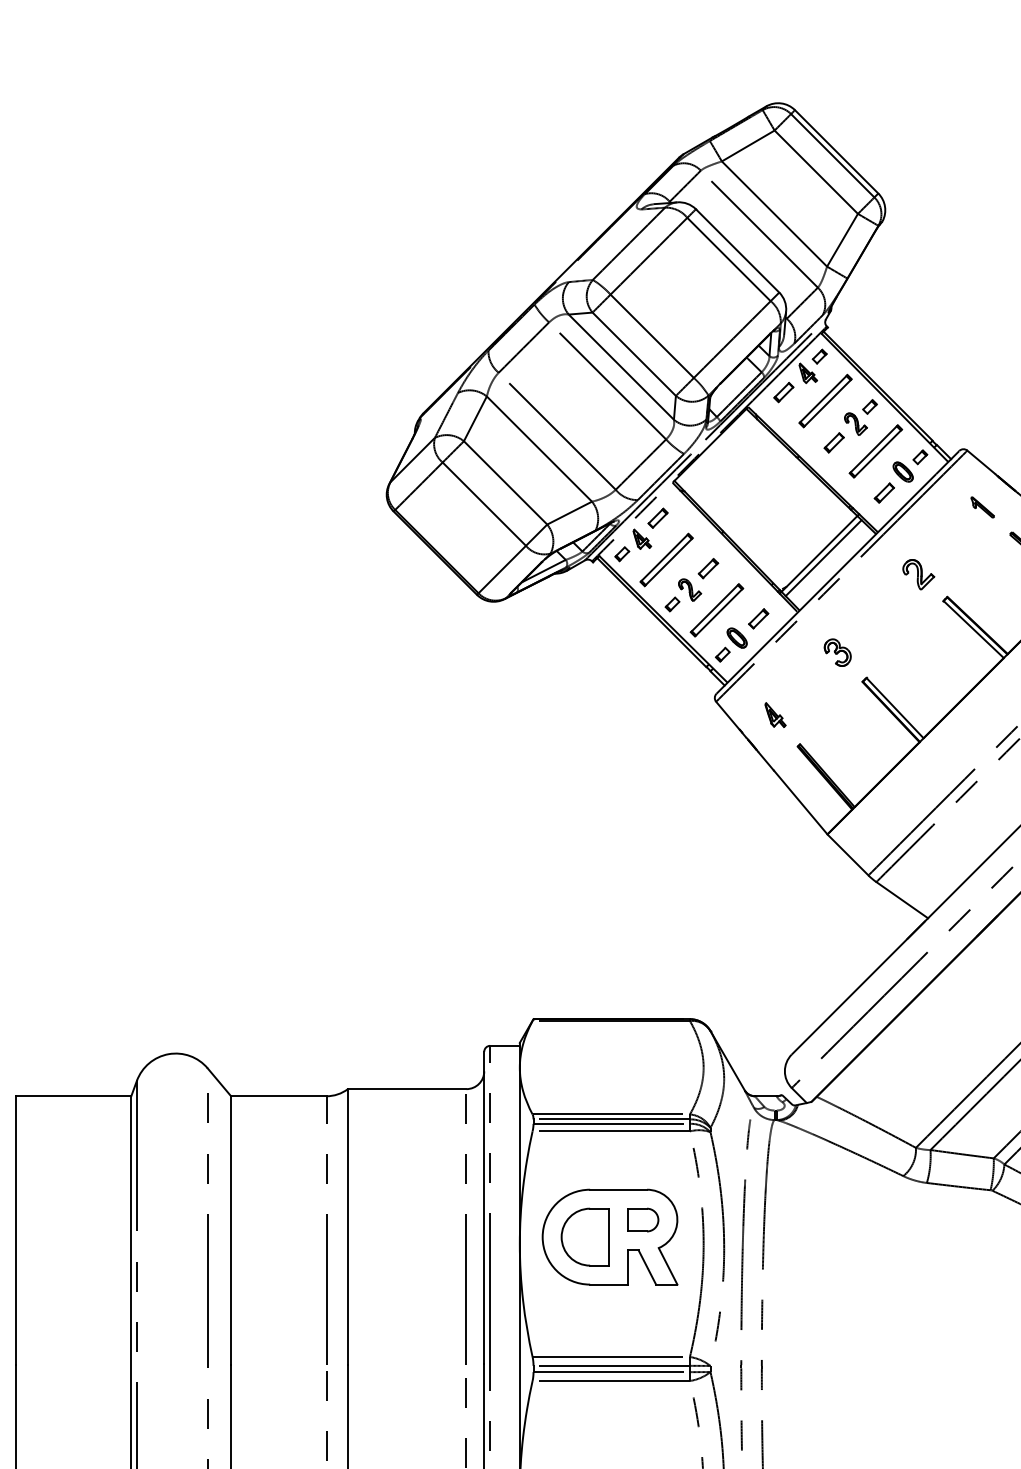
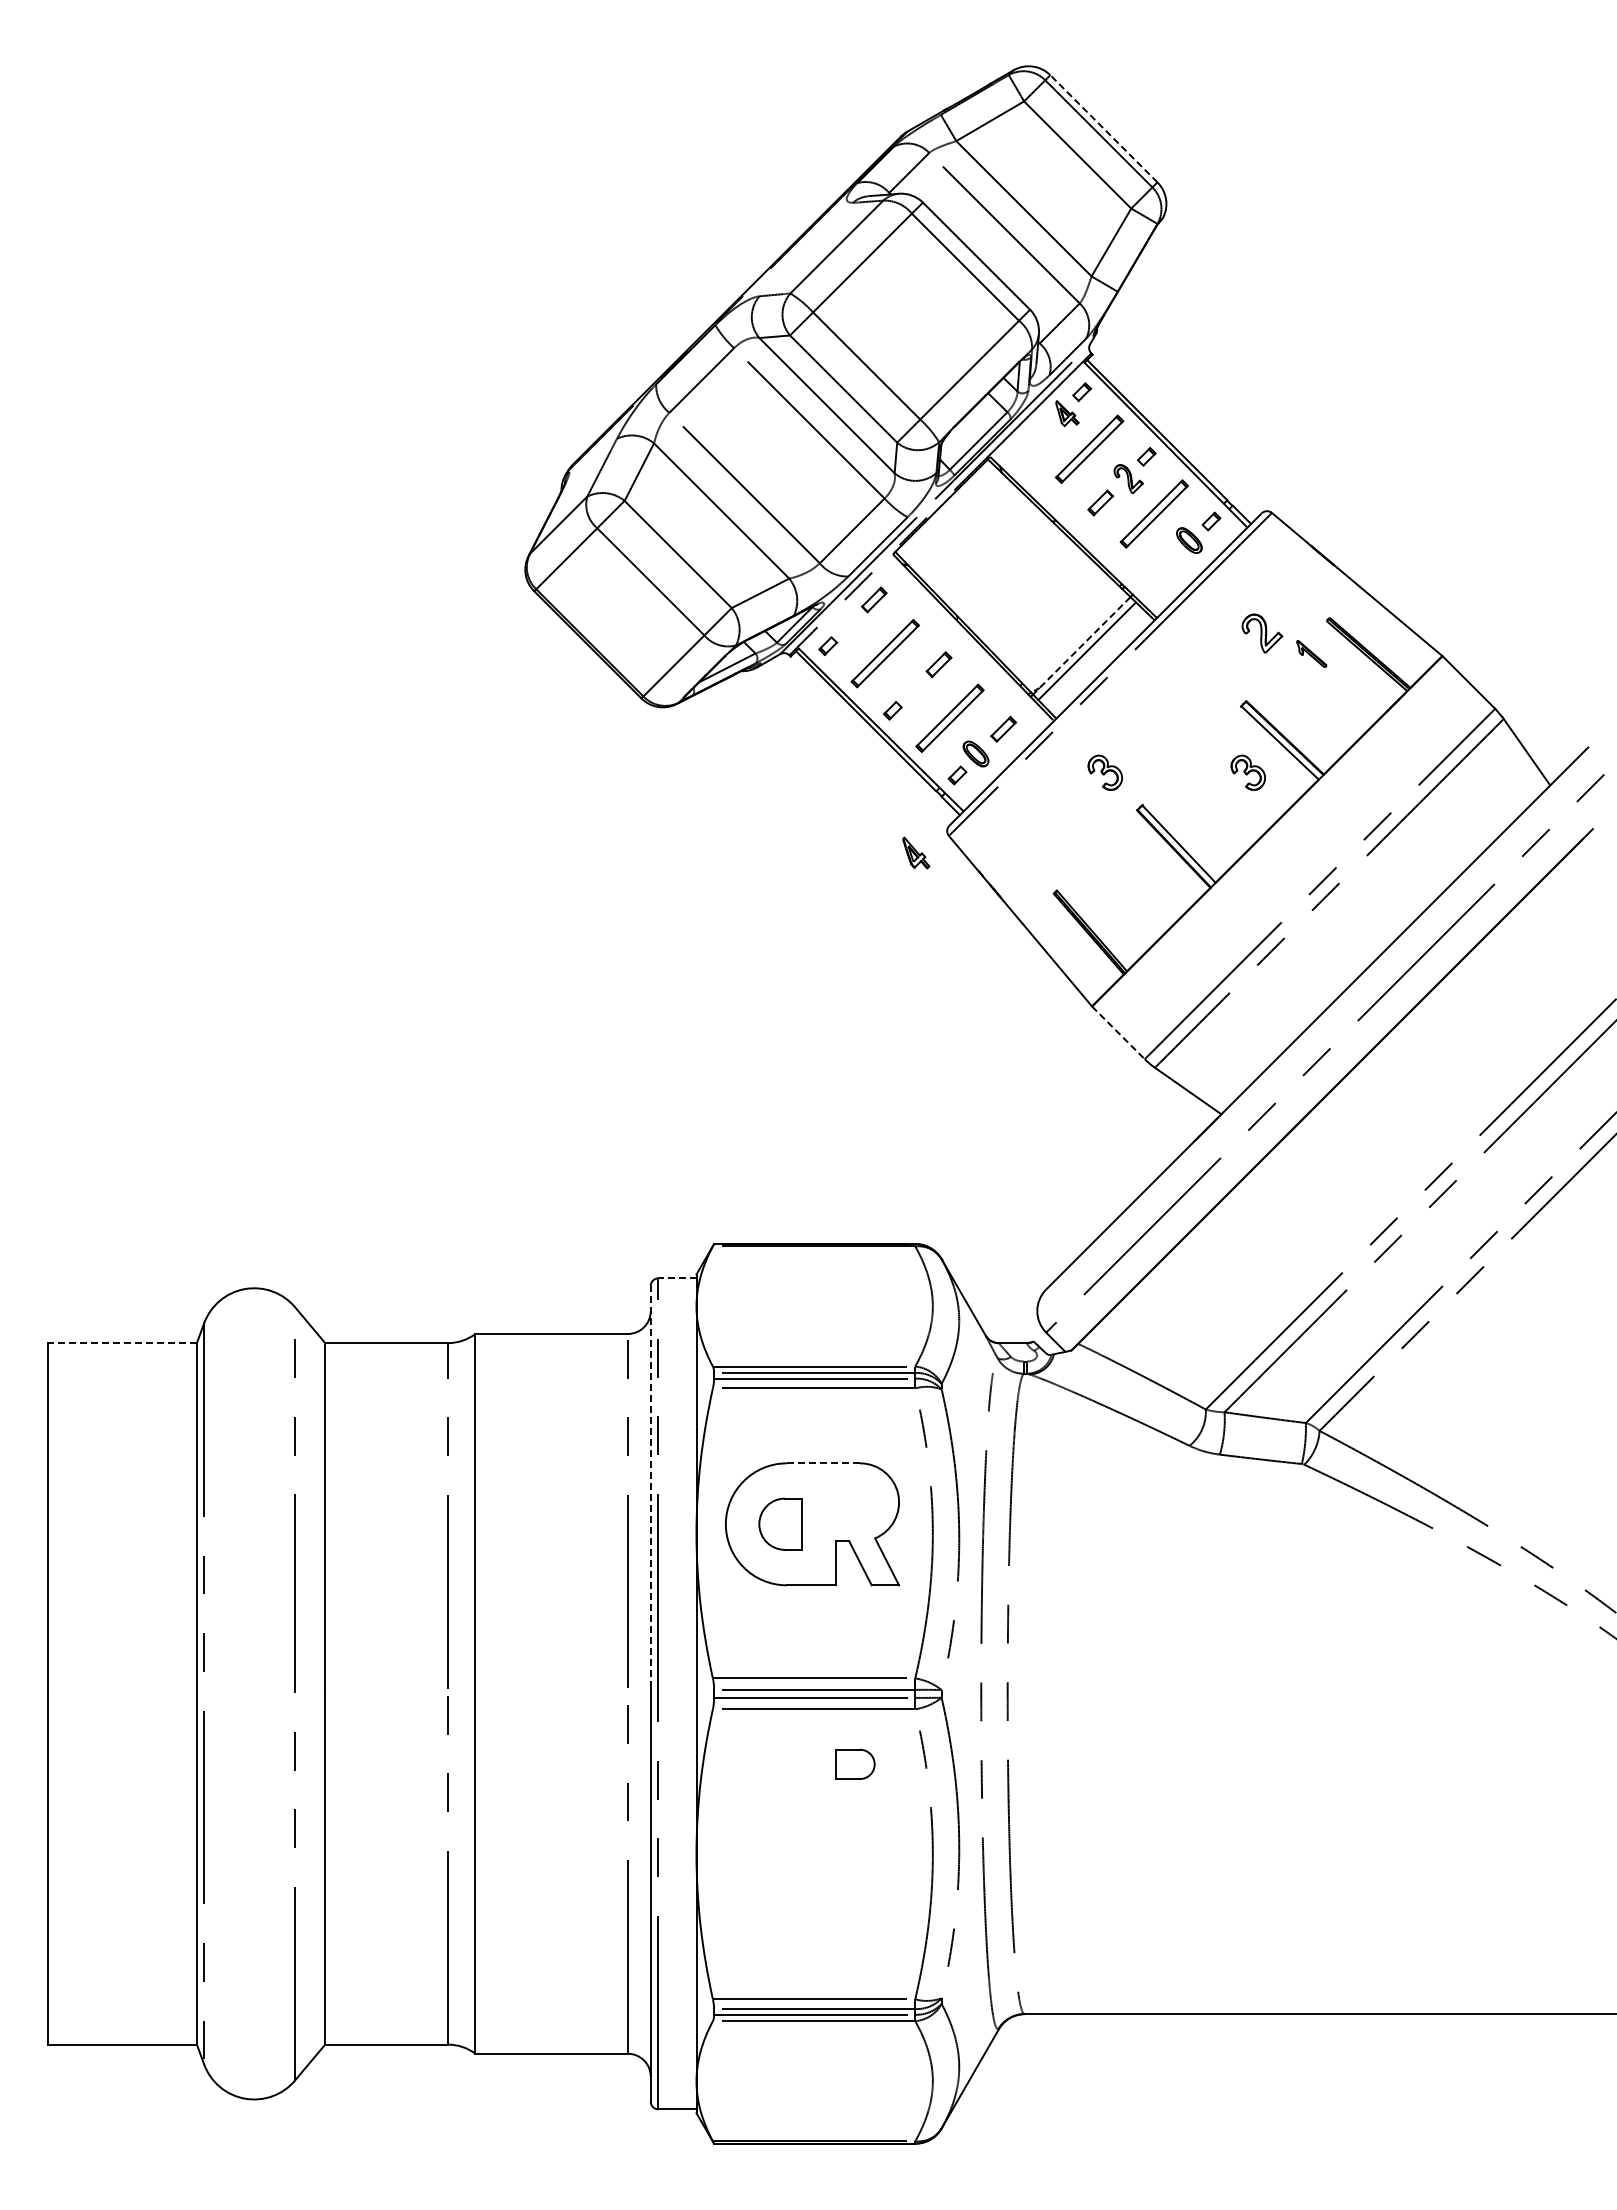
line: (836, 151) -> (1103, 128), solid -> dashed
part: (783, 392) -> (1035, 438), removed
part: (883, 493) -> (1164, 567), removed
part: (982, 507) -> (1311, 653), moved
part: (641, 538) -> (853, 626), removed
line: (819, 553) -> (1081, 645), solid -> dashed
part: (918, 574) -> (1262, 633), moved
part: (690, 590) -> (915, 692), removed
part: (948, 652) -> (1247, 772), added
part: (775, 714) -> (916, 852), moved
line: (848, 855) -> (1118, 1033), solid -> dashed
line: (504, 1045) -> (676, 1278), solid -> dashed
line: (73, 1096) -> (122, 1343), solid -> dashed
line: (618, 1189) -> (823, 1463), solid -> dashed
line: (484, 1207) -> (650, 1486), solid -> dashed
part: (643, 1219) -> (855, 1763), moved
part: (585, 1236) -> (780, 1523), size x0.7

